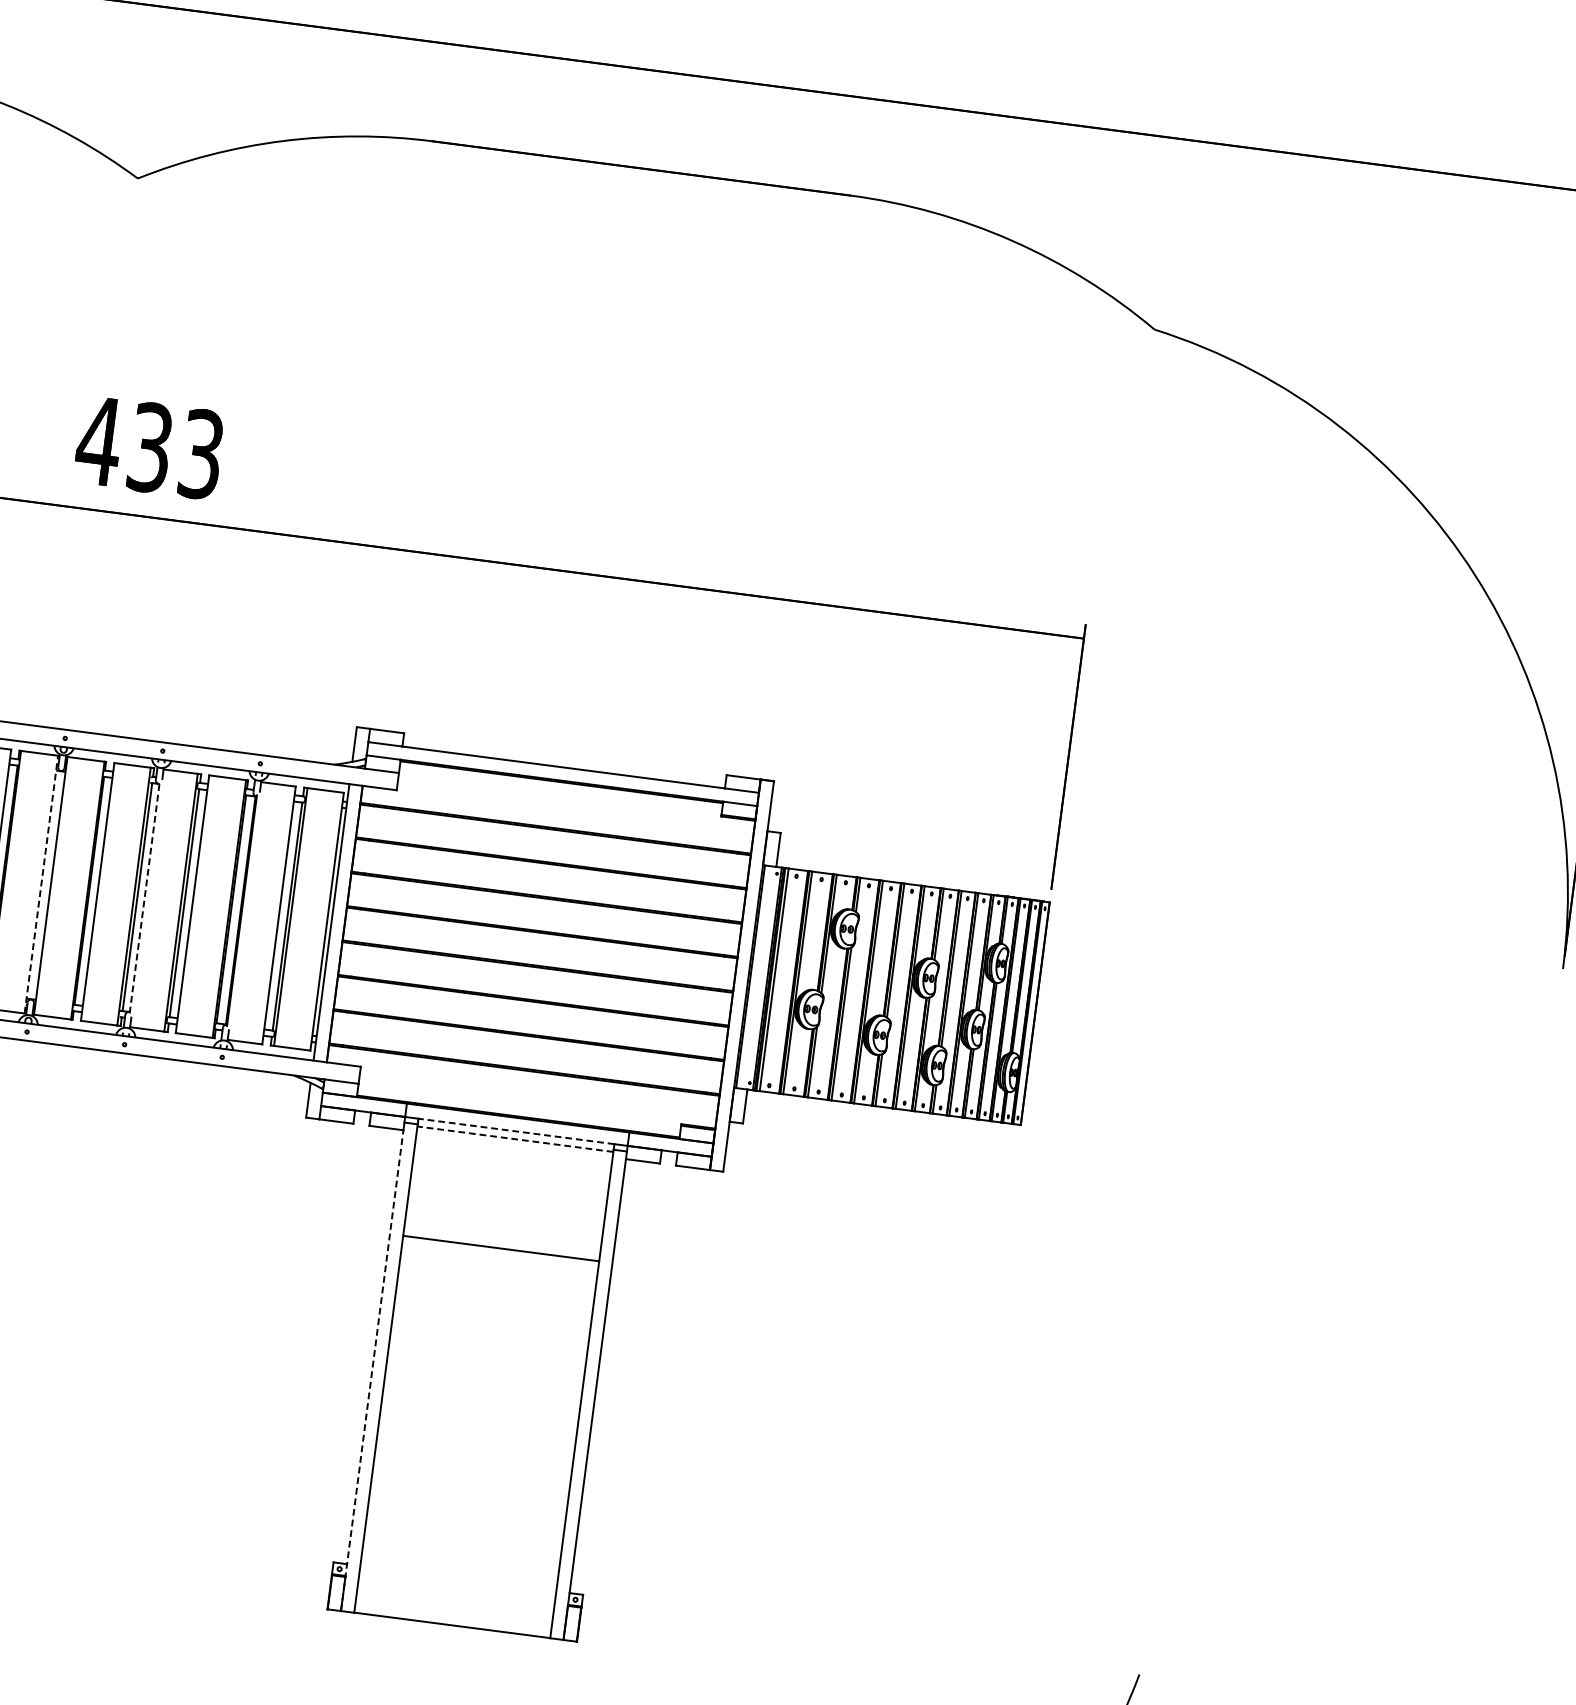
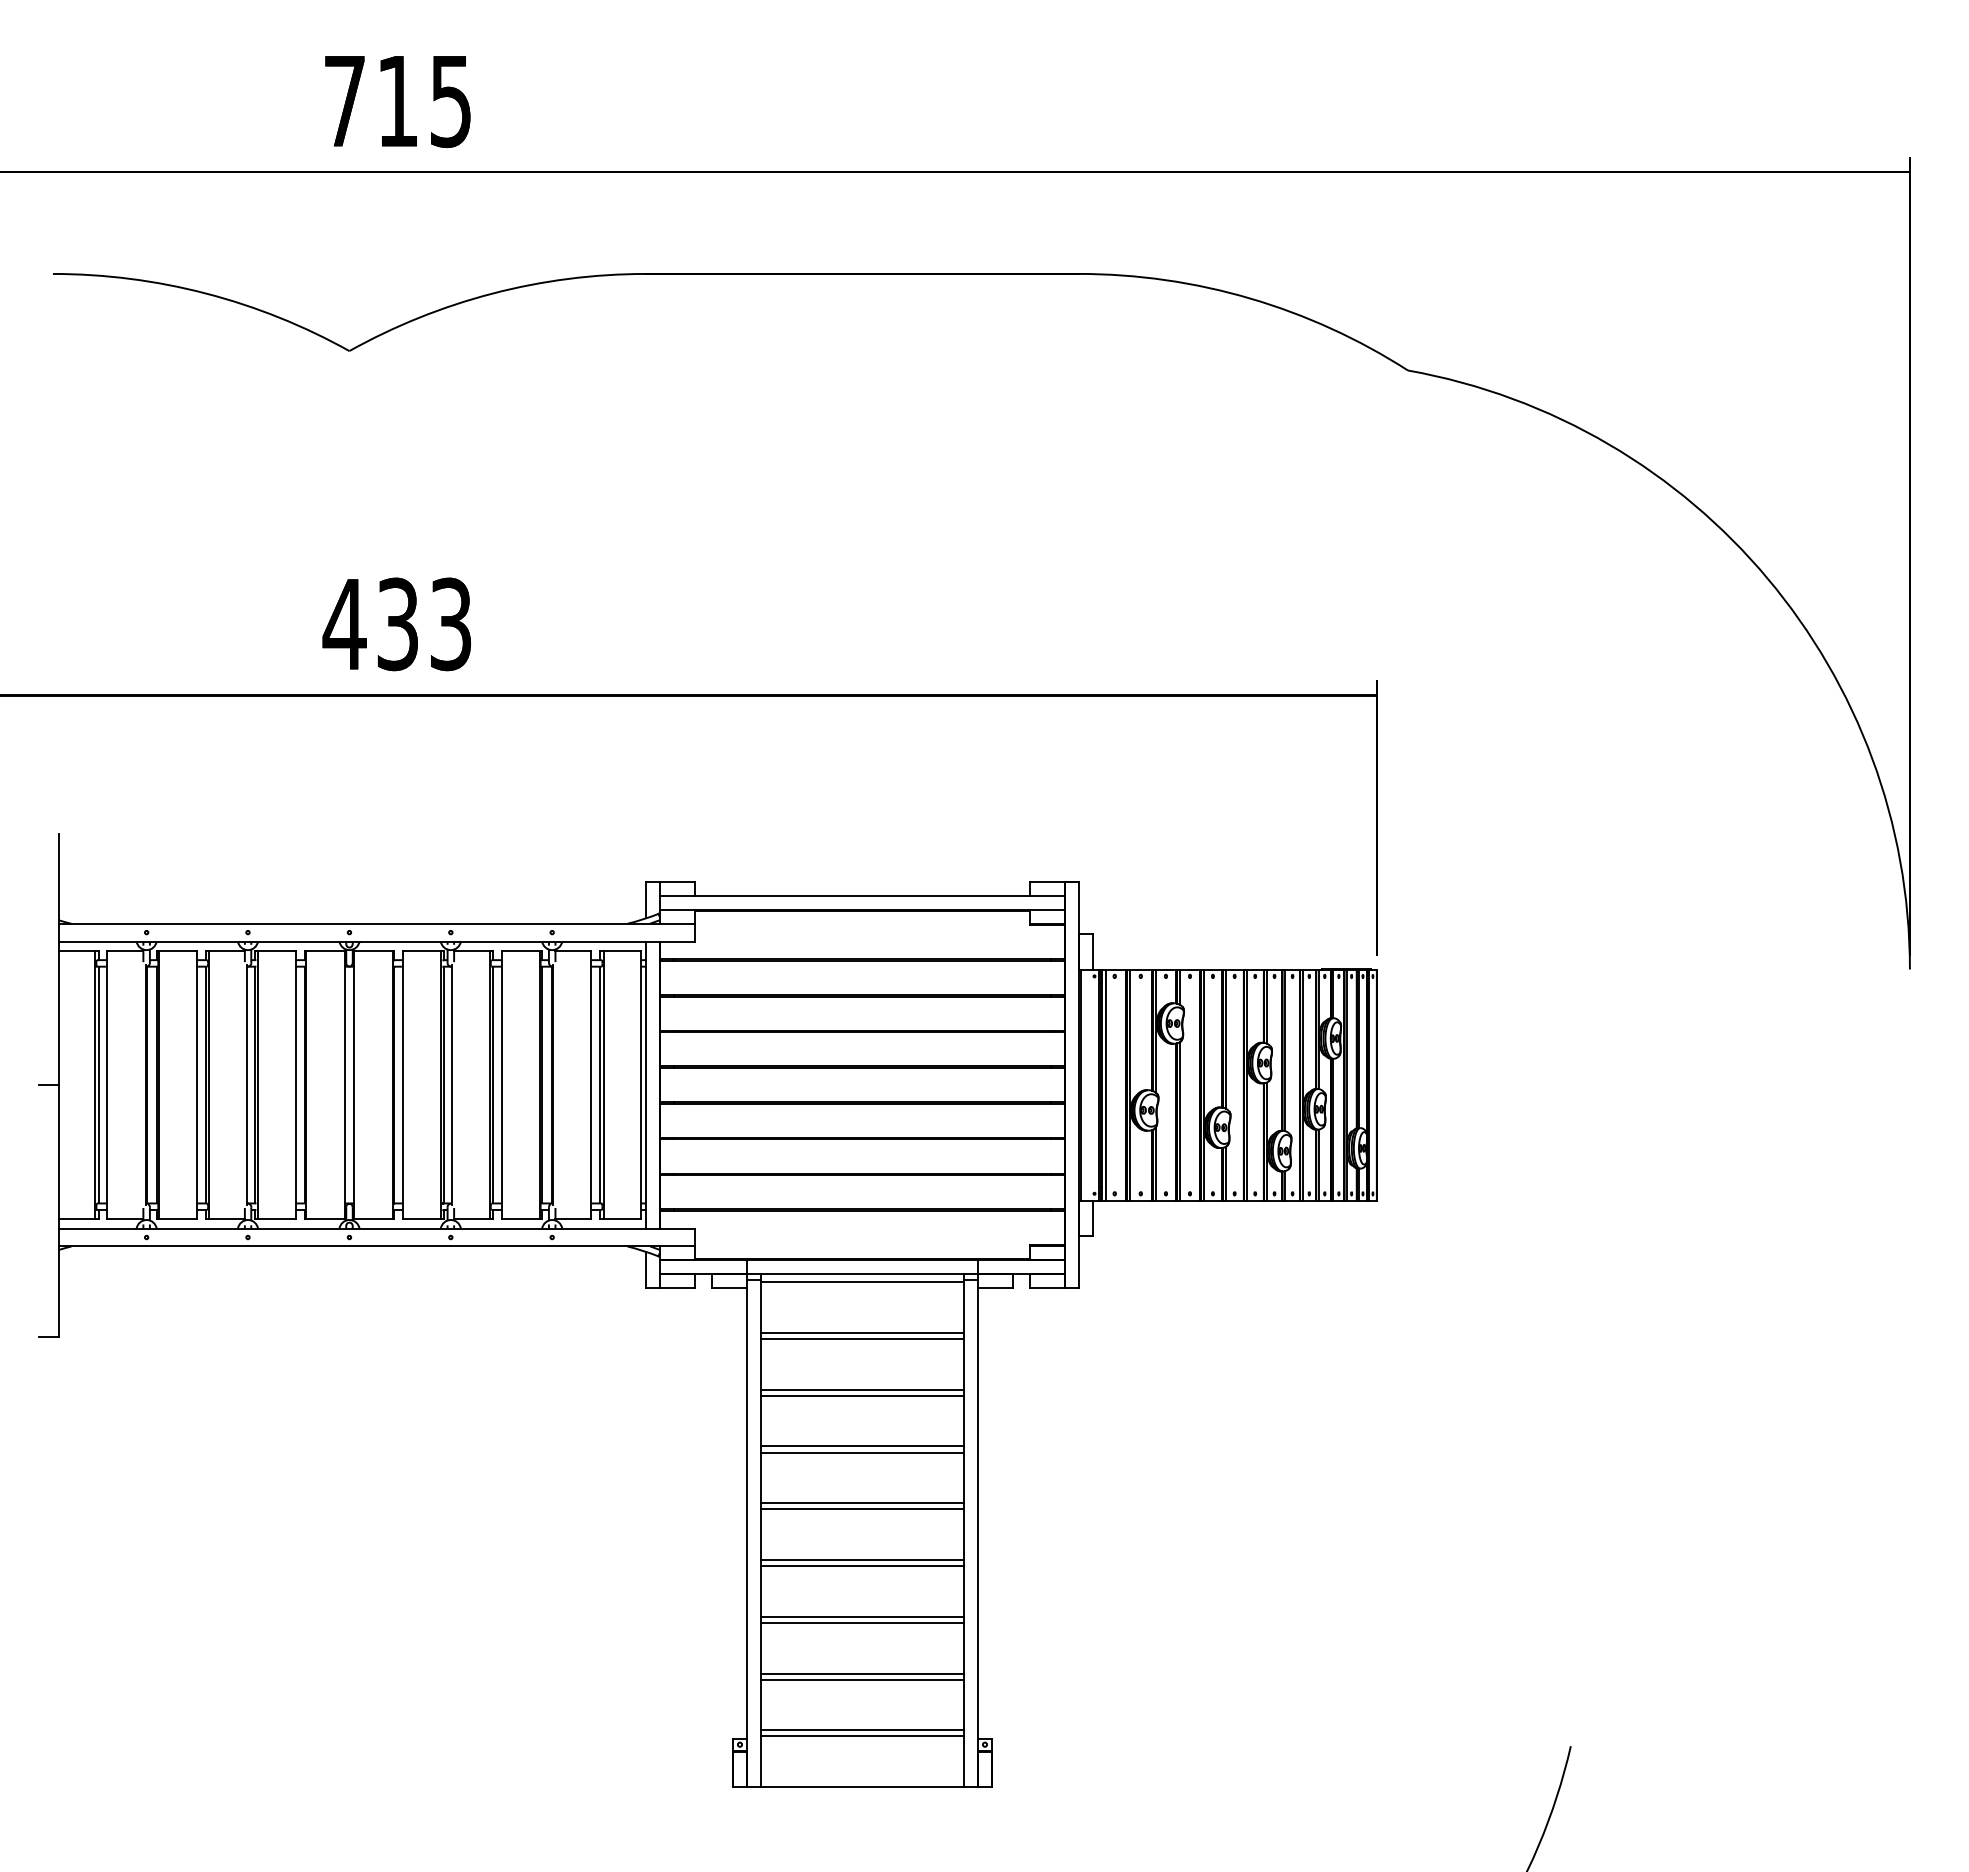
line: (41, 885) -> (344, 1085), dashed -> solid
line: (144, 898) -> (451, 1085), dashed -> solid
line: (516, 1131) -> (862, 1274), dashed -> solid
line: (515, 1139) -> (862, 1282), dashed -> solid
line: (509, 1187) -> (862, 1332), added
line: (508, 1194) -> (862, 1339), added
line: (502, 1242) -> (862, 1389), added
line: (494, 1297) -> (862, 1446), added
line: (494, 1303) -> (862, 1452), added
line: (487, 1352) -> (862, 1503), added
line: (486, 1358) -> (862, 1509), added
line: (371, 1370) -> (746, 1537), dashed -> solid
line: (480, 1407) -> (862, 1560), added
line: (479, 1412) -> (862, 1566), added
line: (473, 1461) -> (862, 1616), added
line: (472, 1466) -> (862, 1622), added
line: (466, 1515) -> (862, 1673), added
line: (465, 1521) -> (862, 1679), added
line: (459, 1570) -> (862, 1730), added
line: (458, 1576) -> (862, 1736), added

